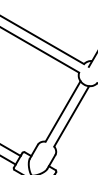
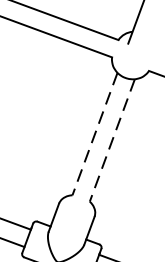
line: (63, 111) -> (95, 134), solid -> dashed
line: (71, 116) -> (112, 140), solid -> dashed

